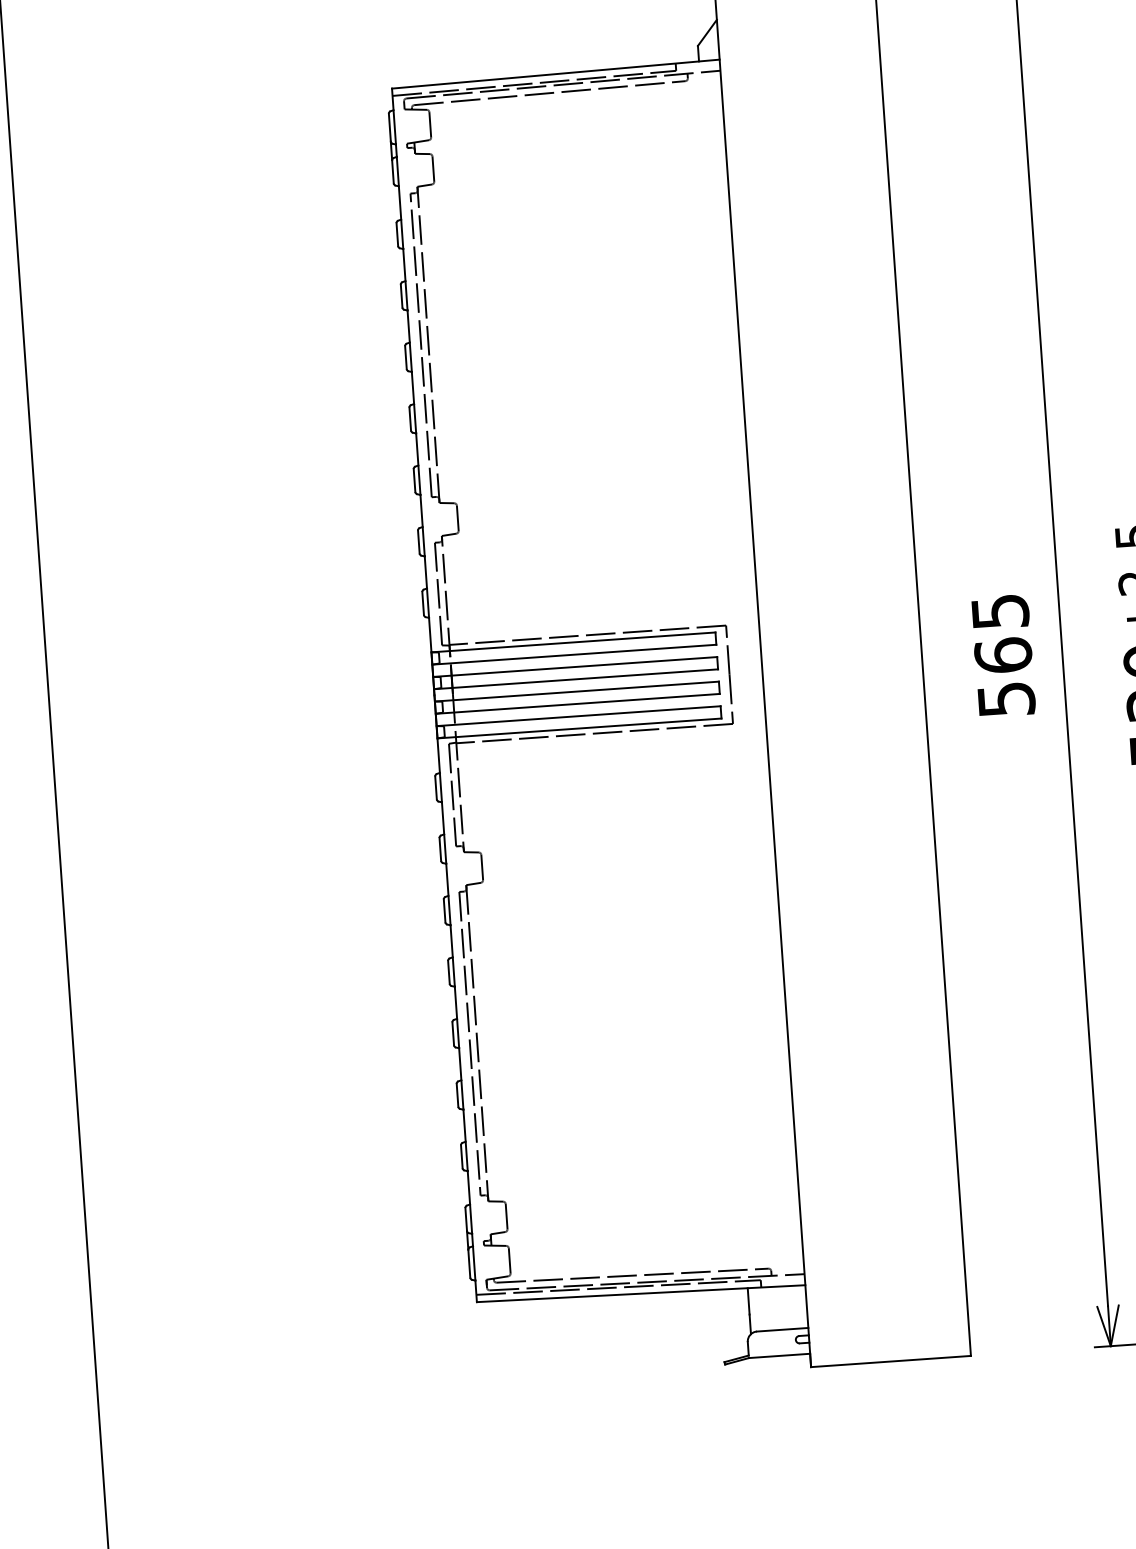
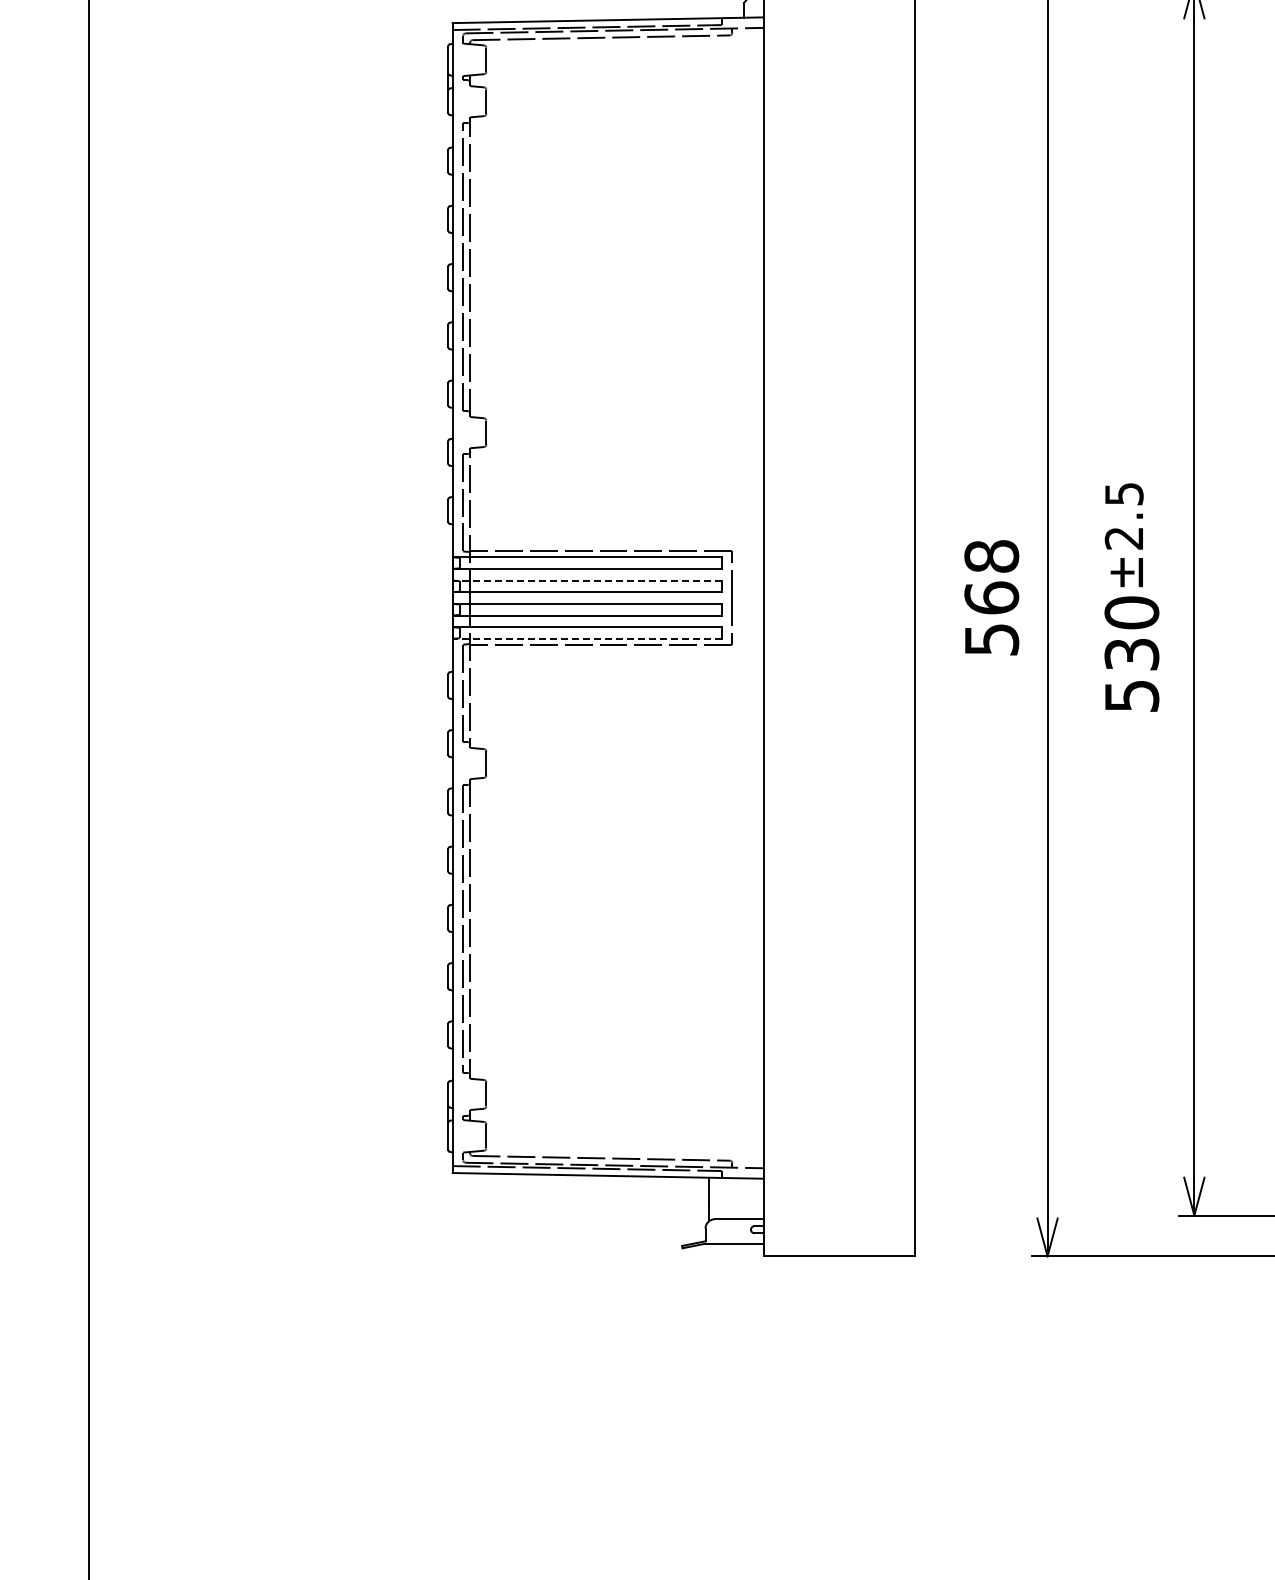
text: (1000, 611) -> (991, 556), 565 -> 568
line: (575, 666) -> (587, 580), solid -> dashed
line: (579, 728) -> (587, 638), solid -> dashed

